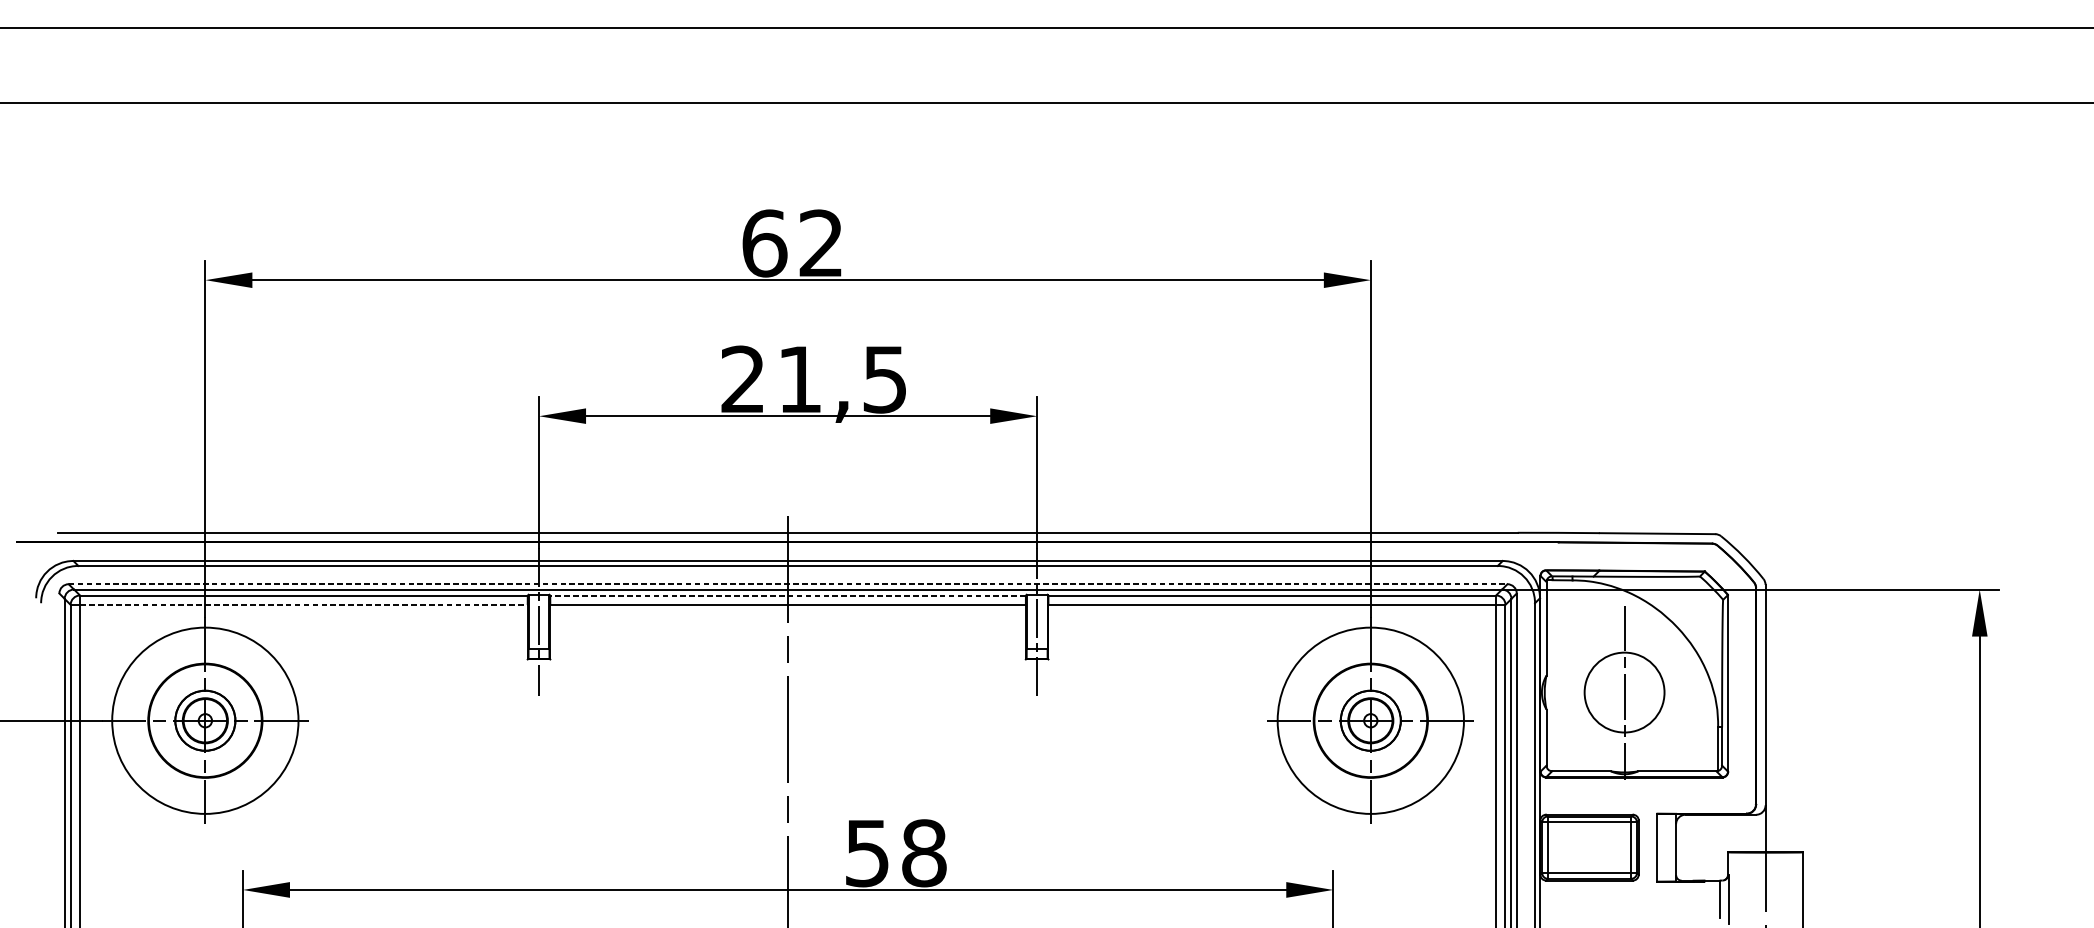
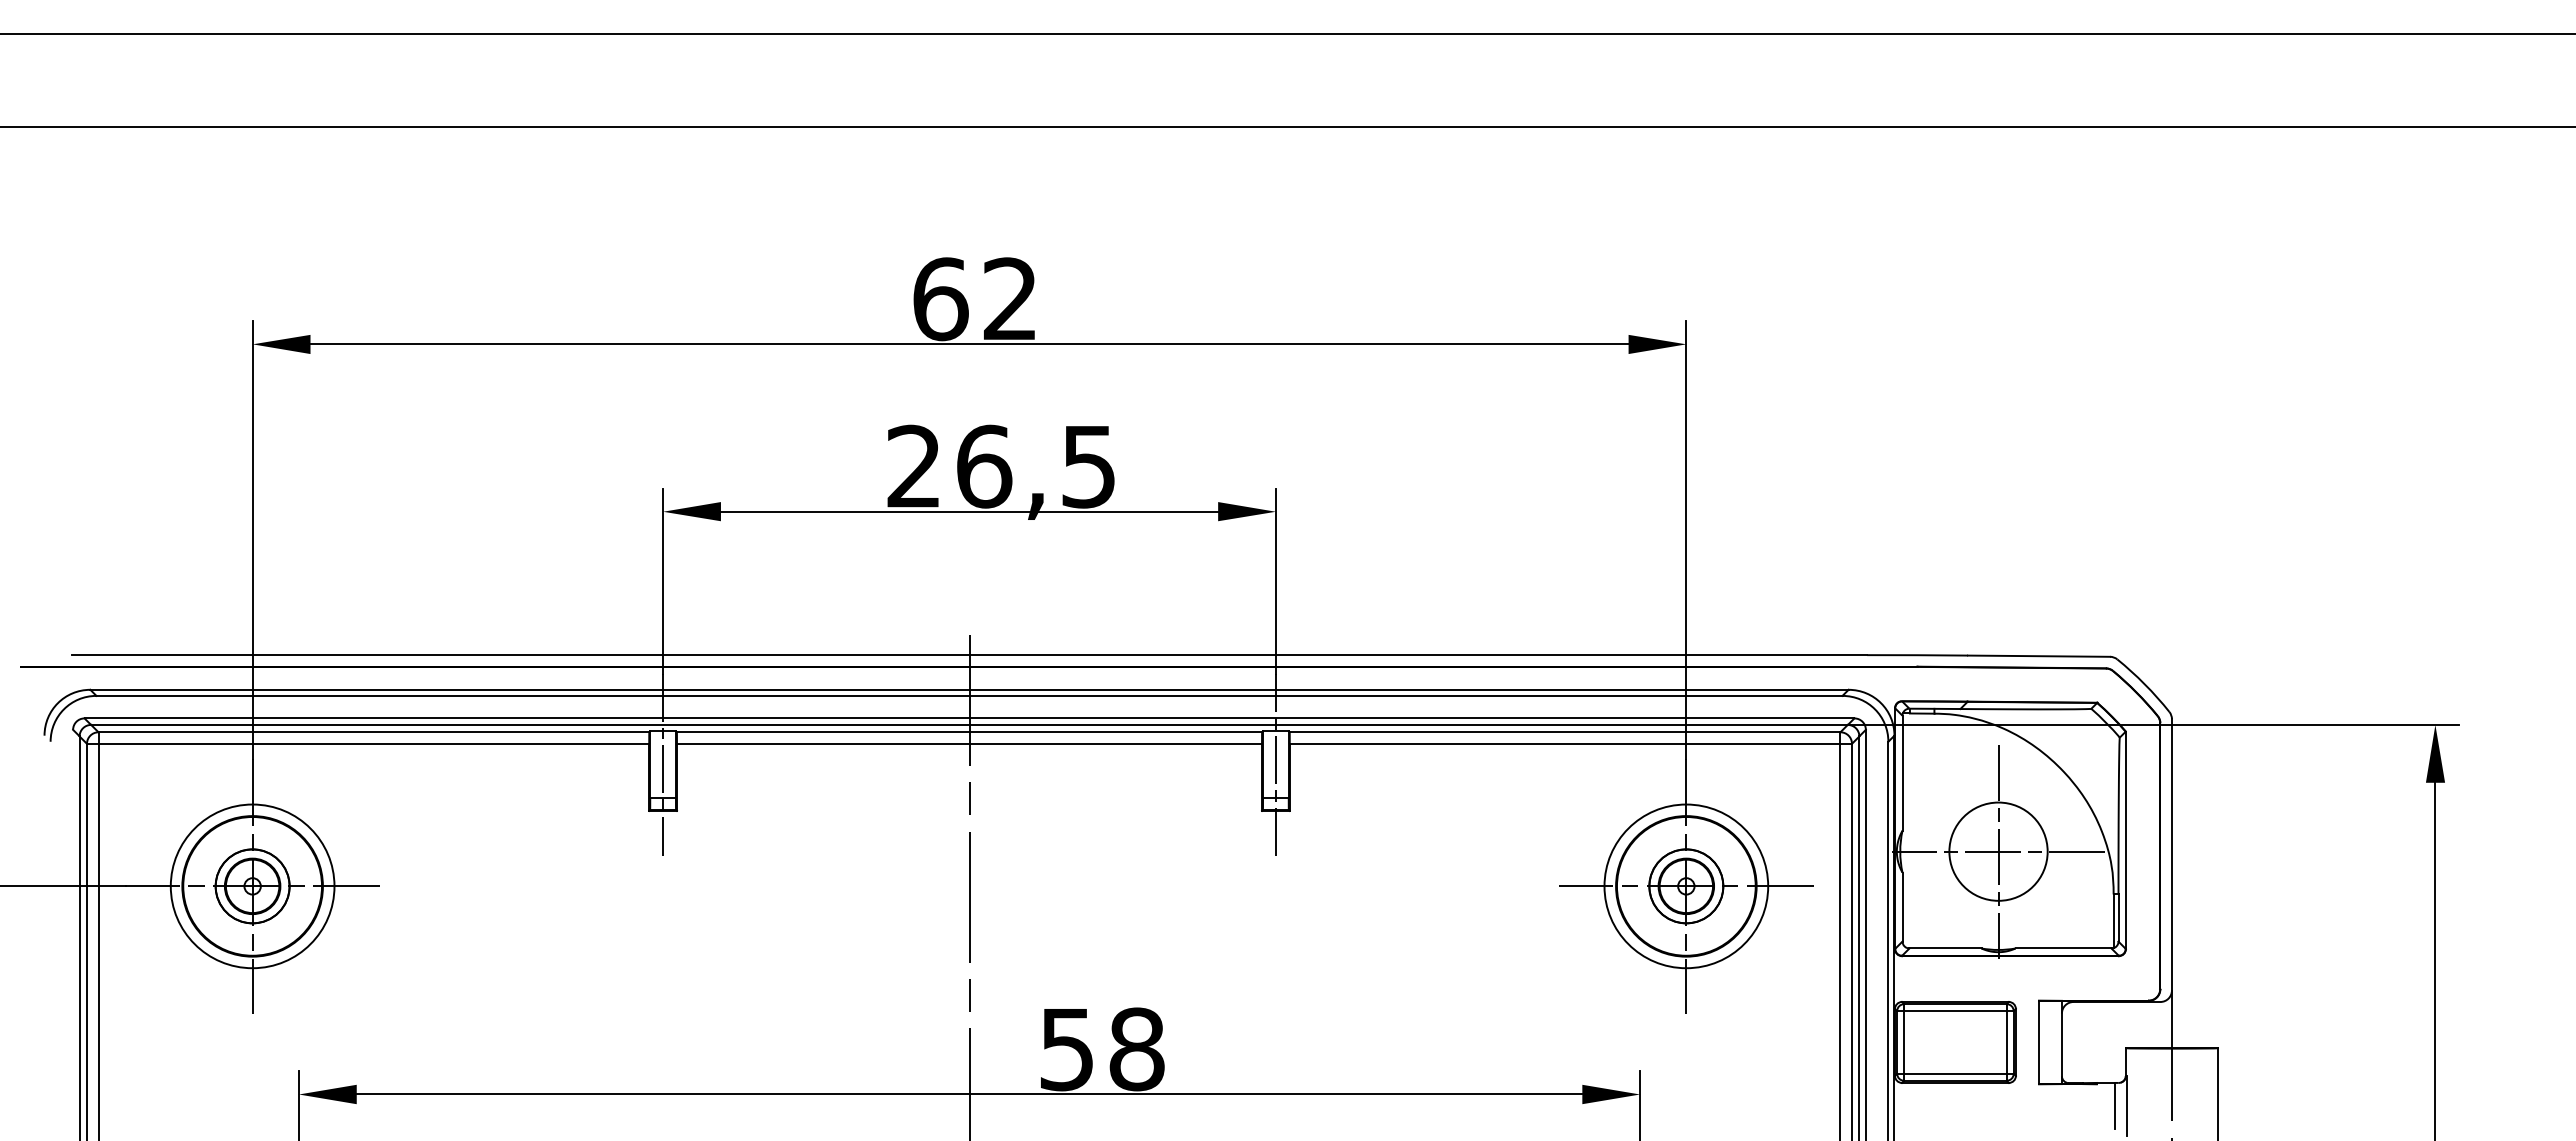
text: (800, 379) -> (984, 466), 21,5 -> 26,5
line: (788, 584) -> (969, 718), dashed -> solid
line: (788, 595) -> (969, 732), dashed -> solid
line: (304, 604) -> (374, 743), dashed -> solid
line: (1624, 692) -> (1998, 851), added
circle: (205, 720) -> (252, 886), size x0.71
circle: (1370, 720) -> (1686, 886), size x0.71

